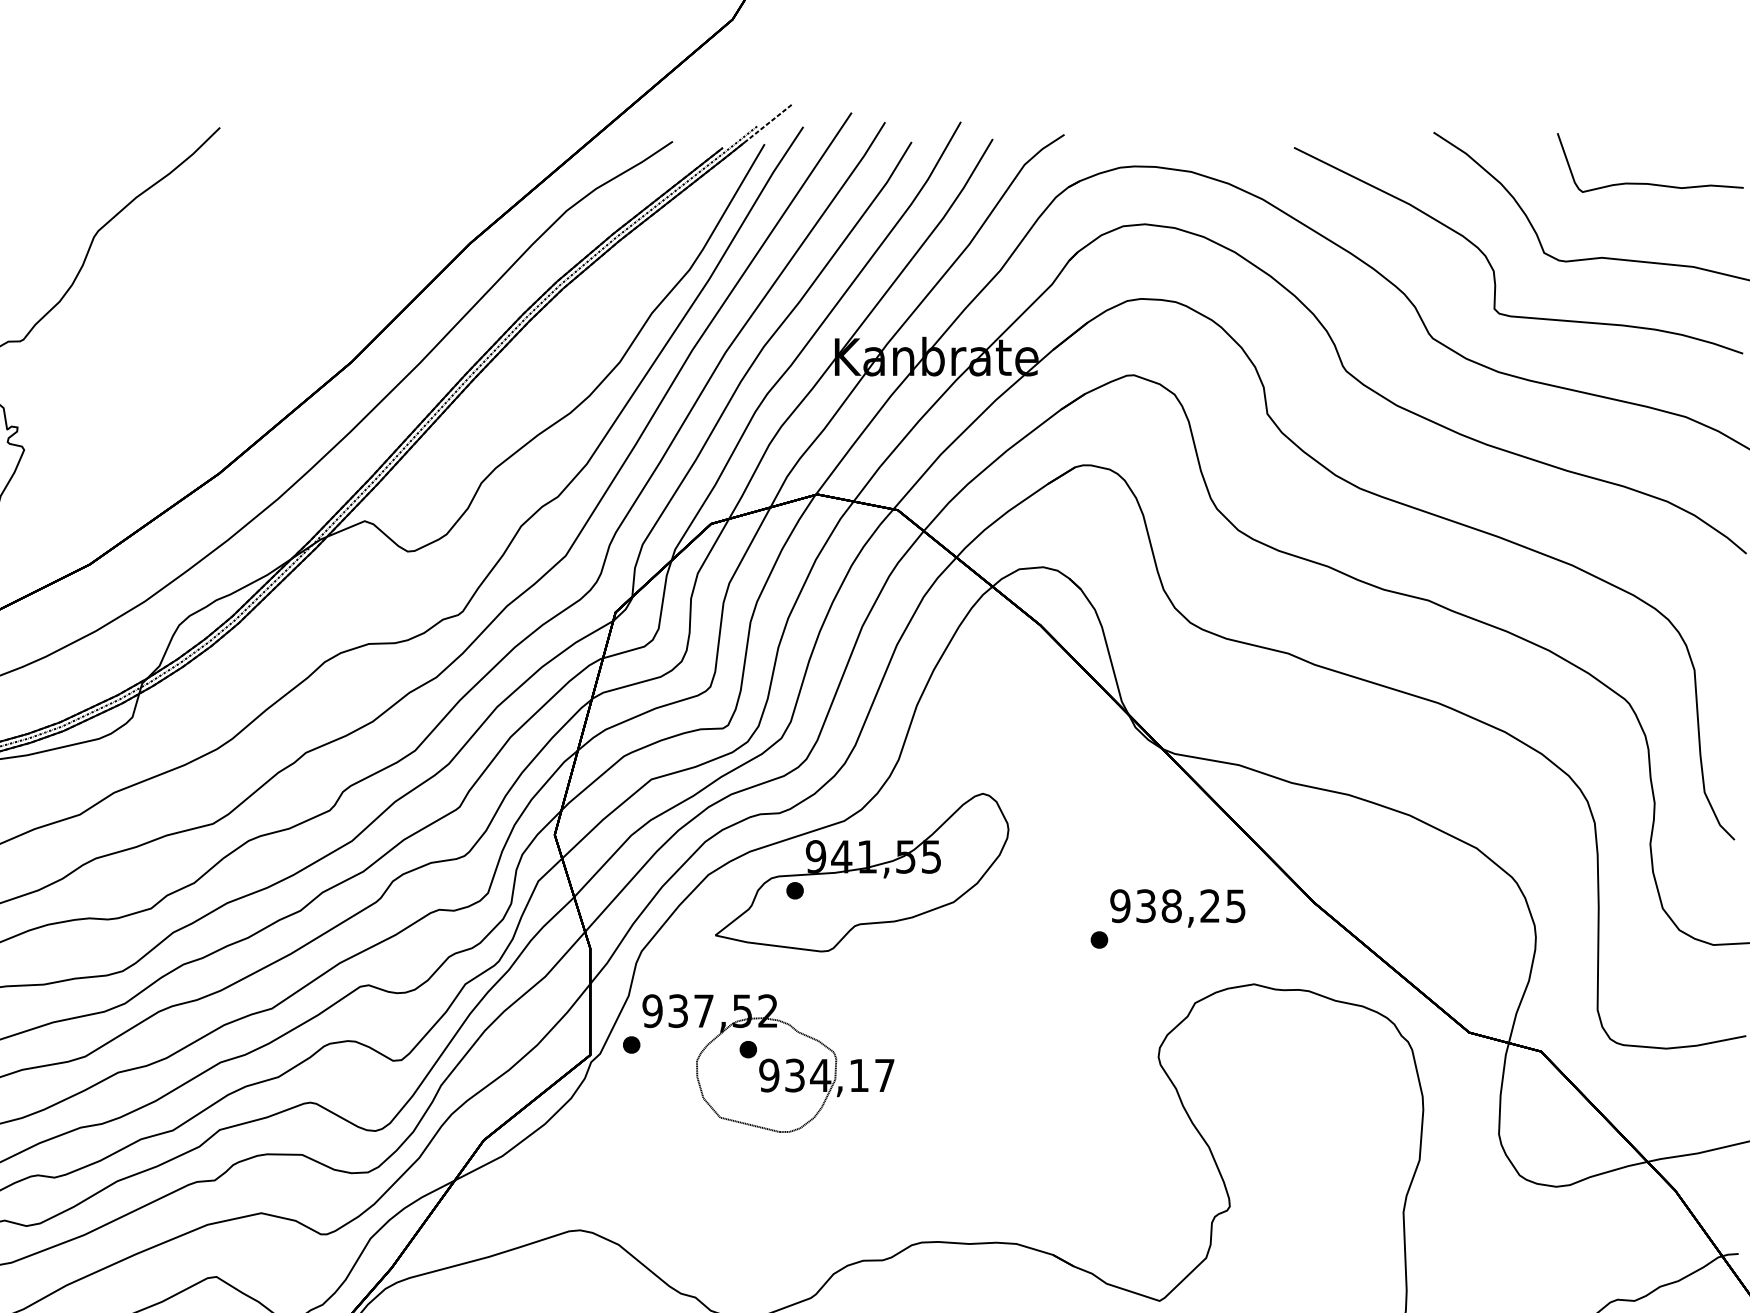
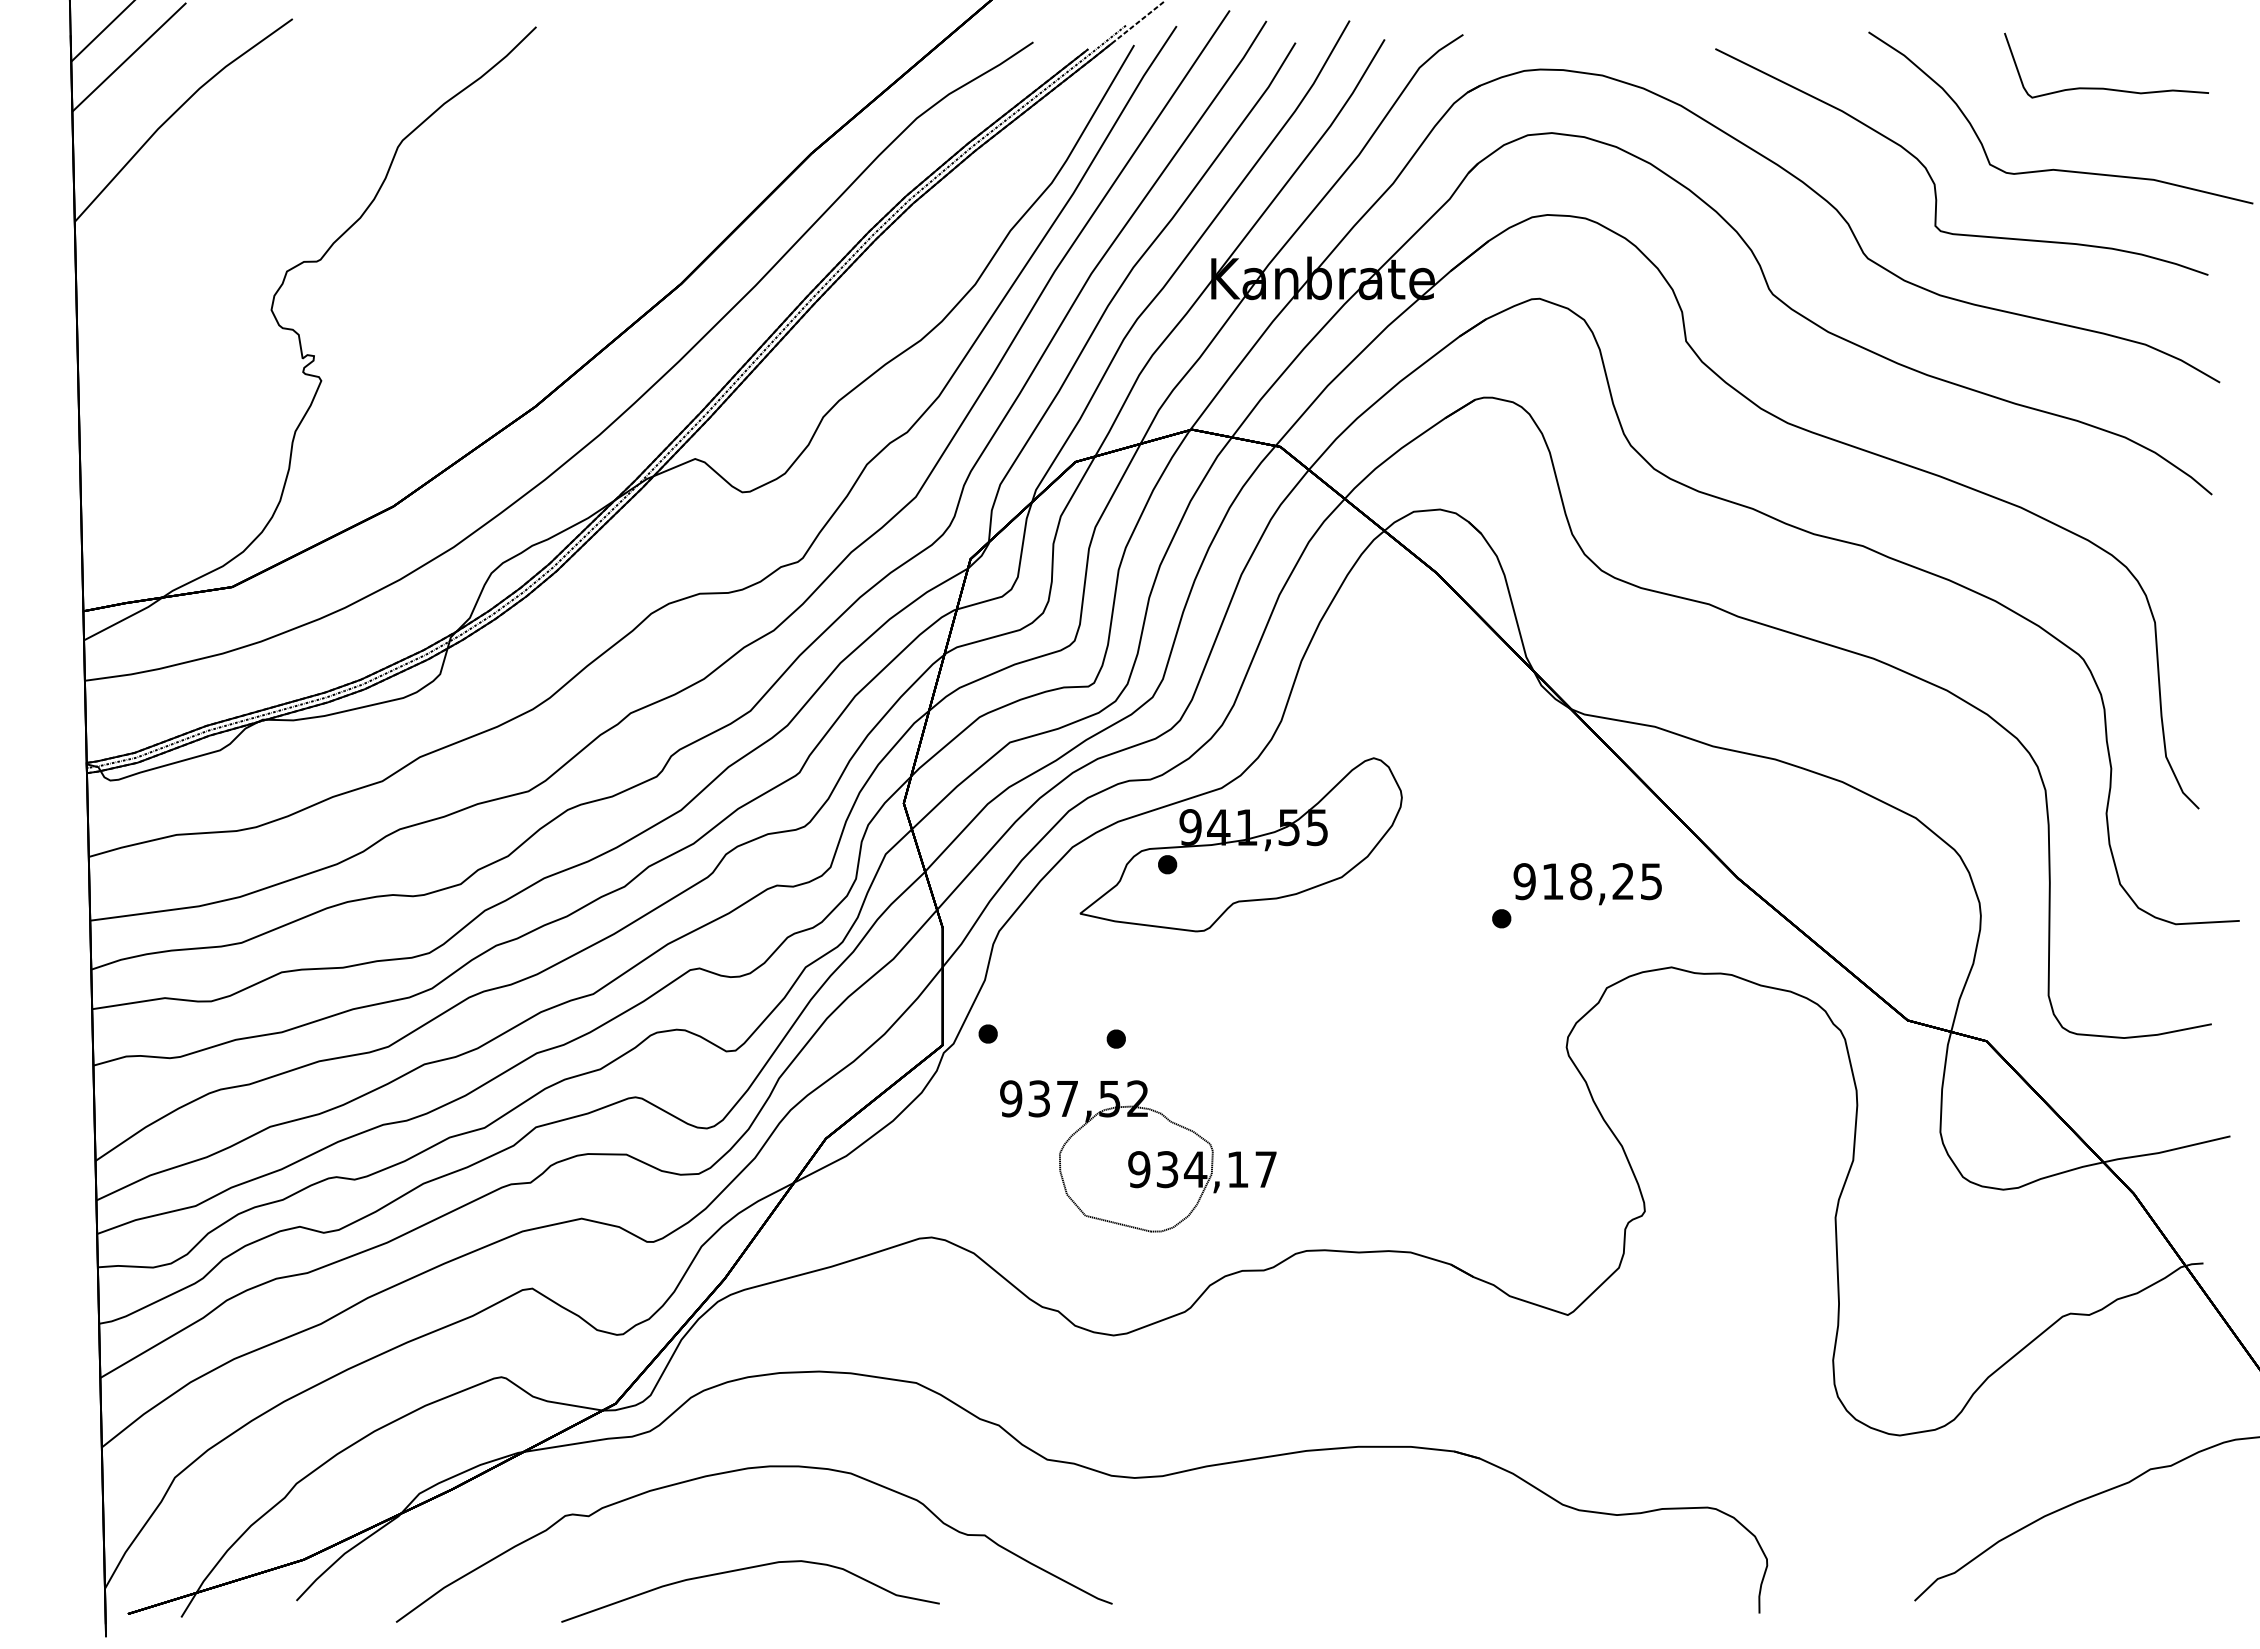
text: (1145, 906) -> (1552, 881), 938,25 -> 918,25
part: (768, 1063) -> (1138, 1156), moved

